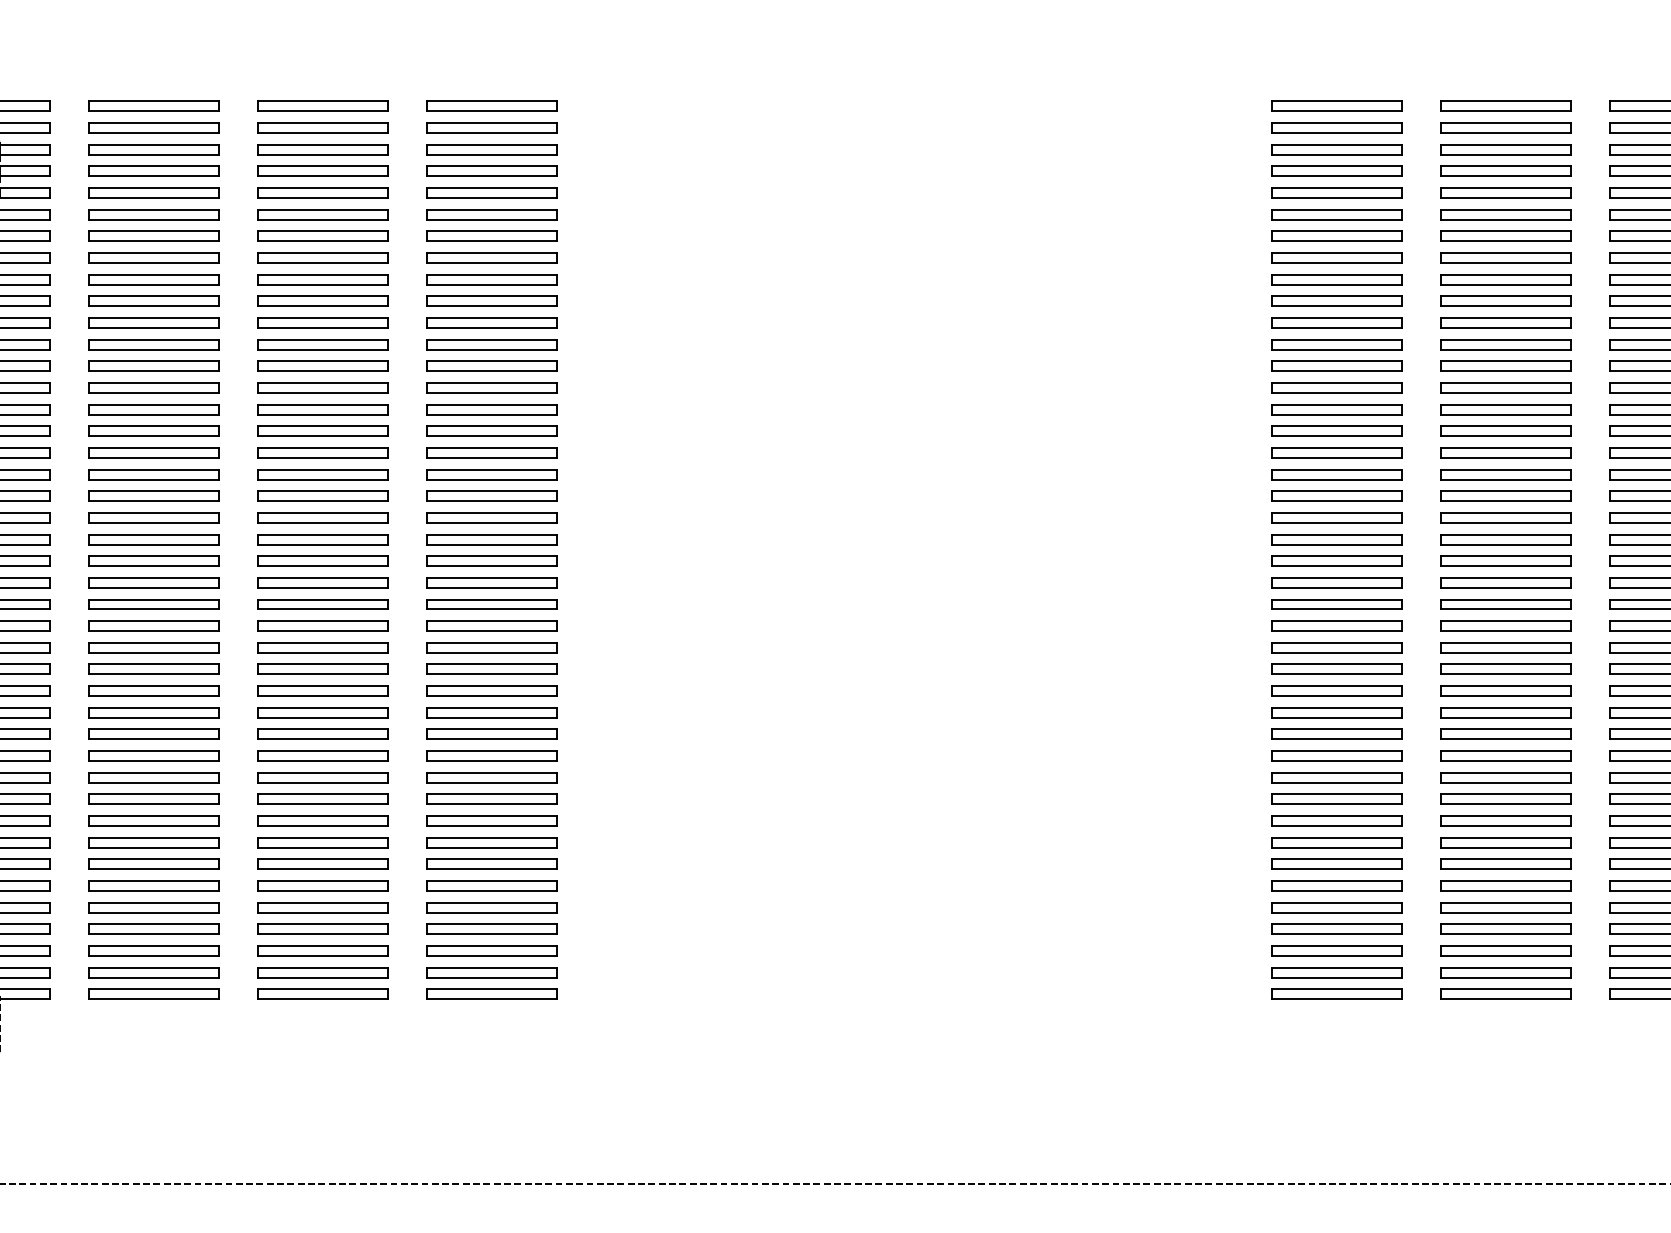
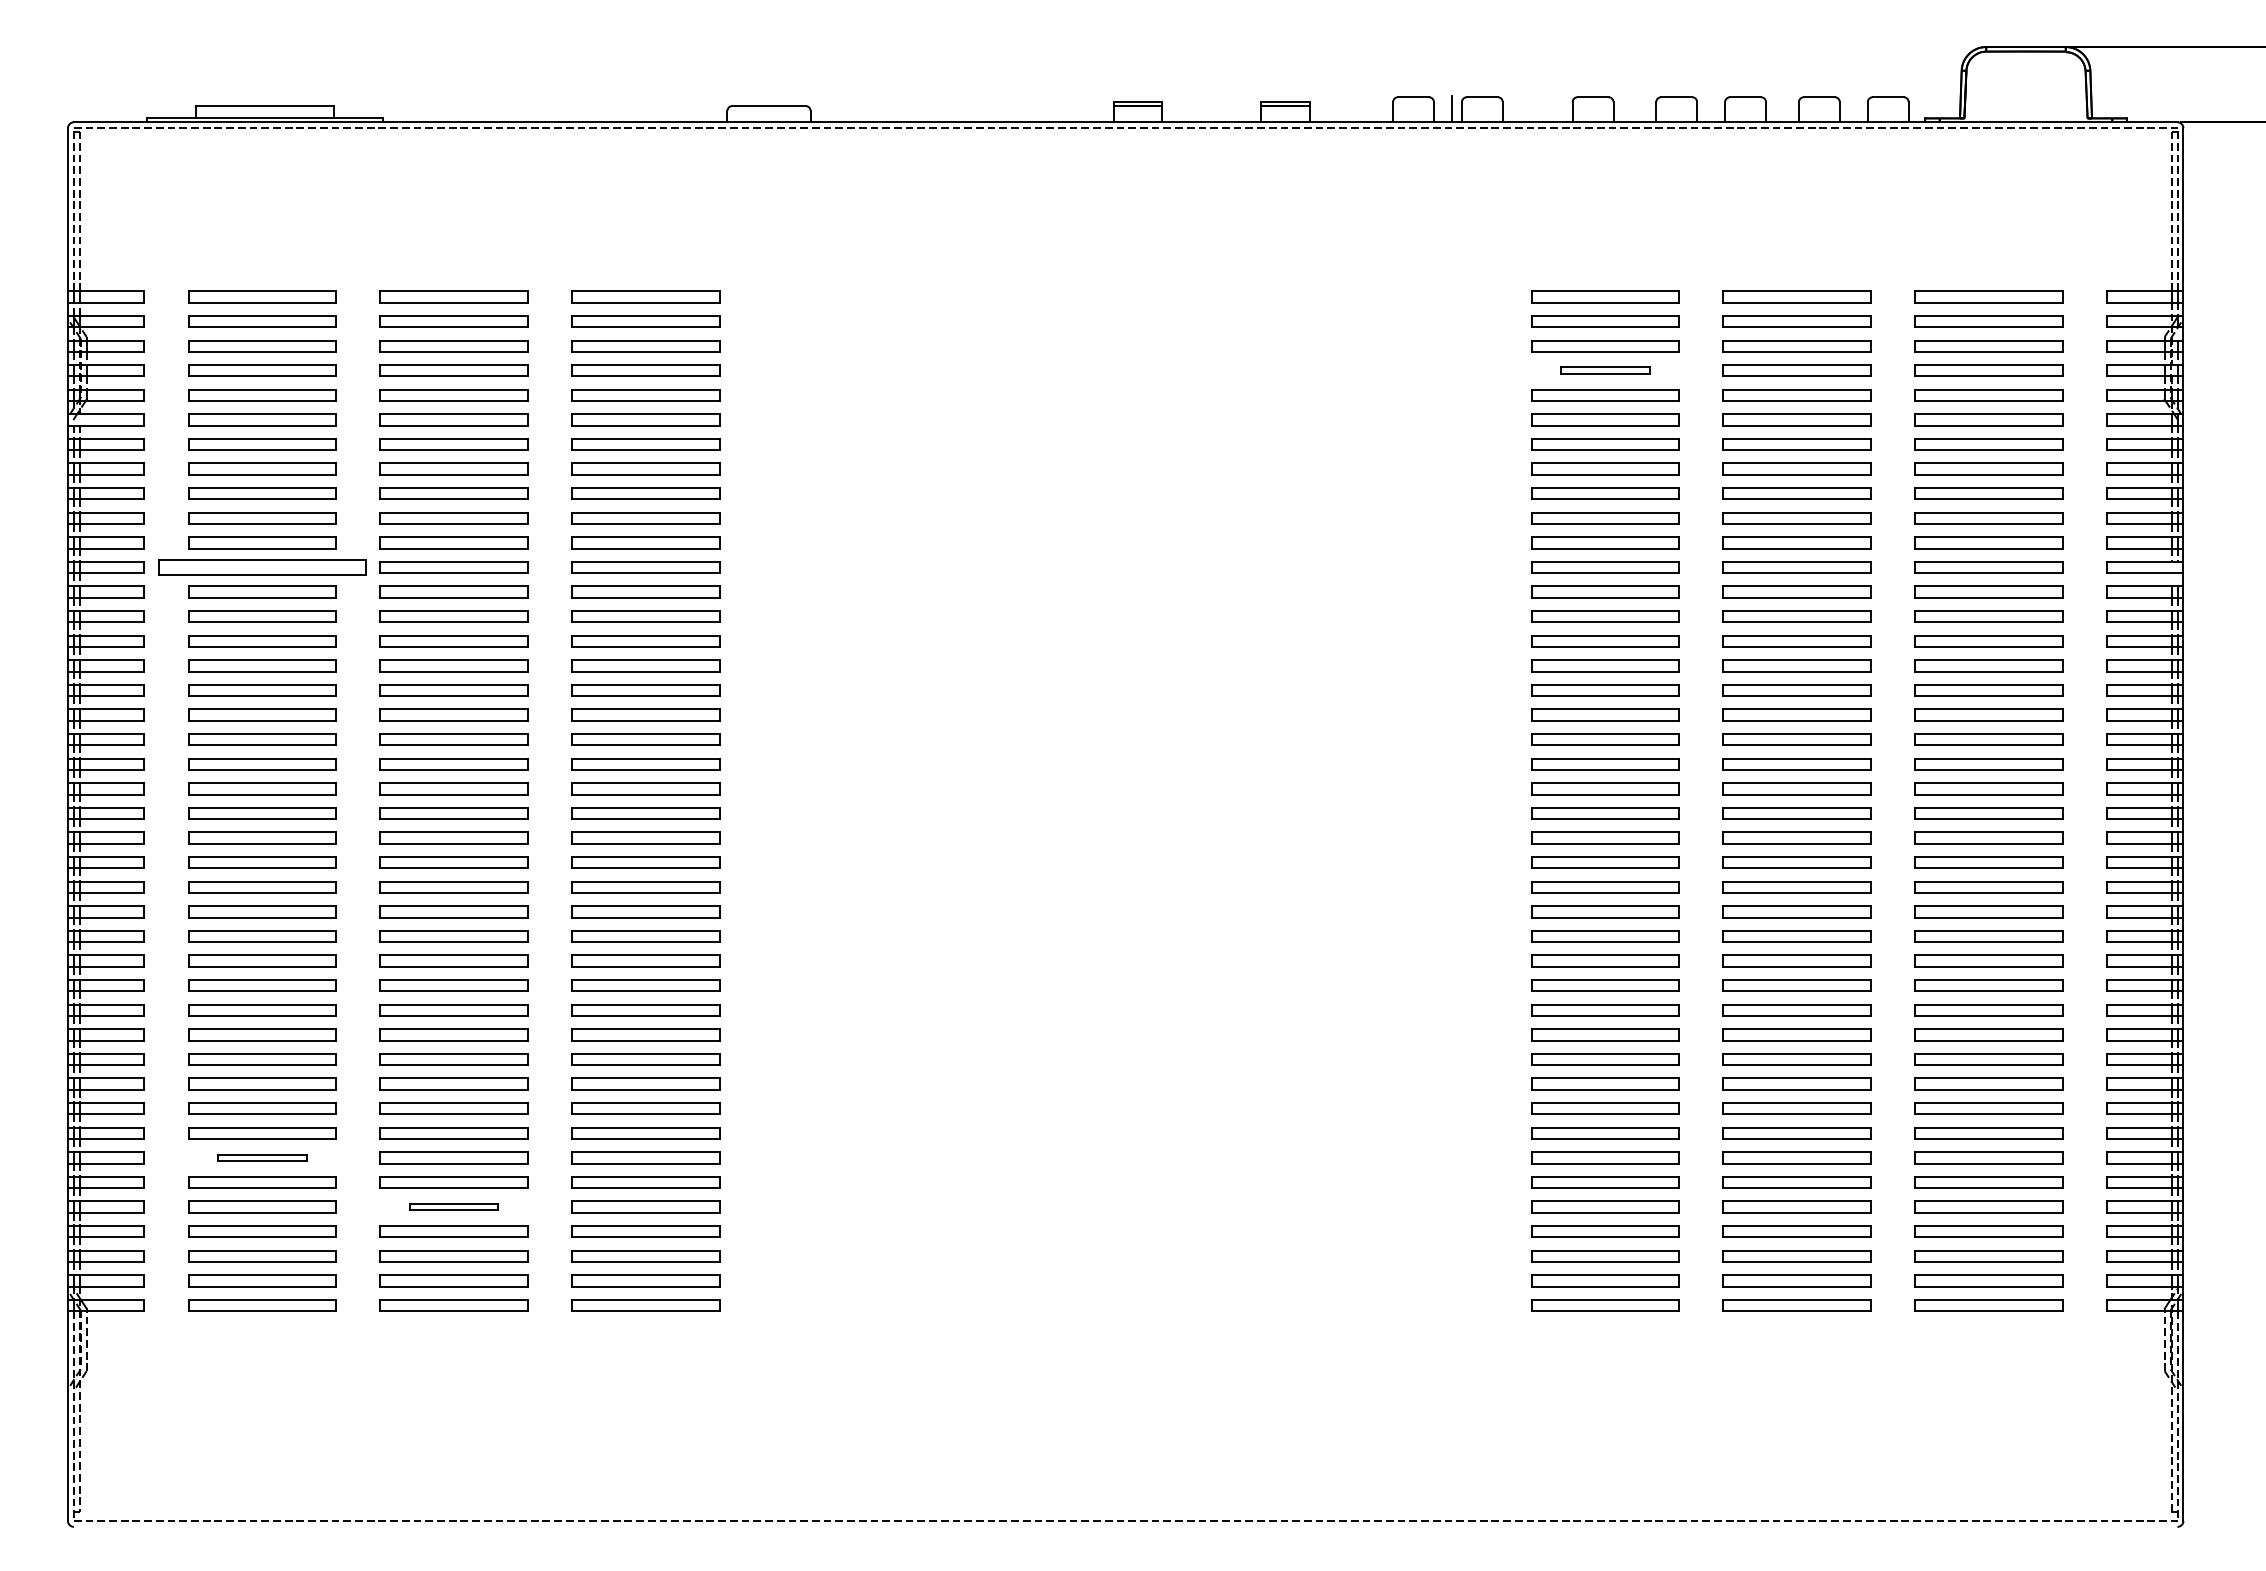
part: (1336, 171) -> (1605, 370), size x0.6
part: (154, 344) -> (262, 567), size x1.4
part: (154, 864) -> (262, 1157), size x0.6
part: (322, 907) -> (453, 1206), size x0.6

